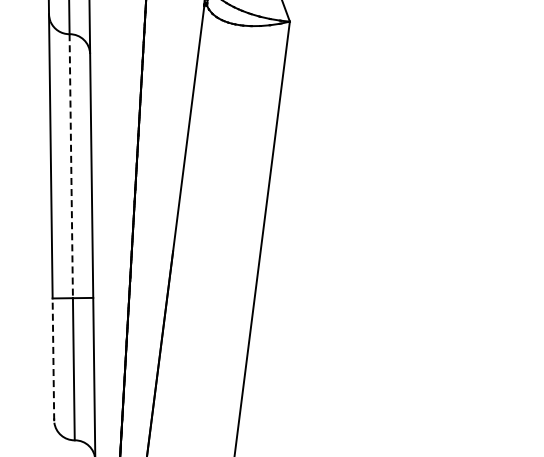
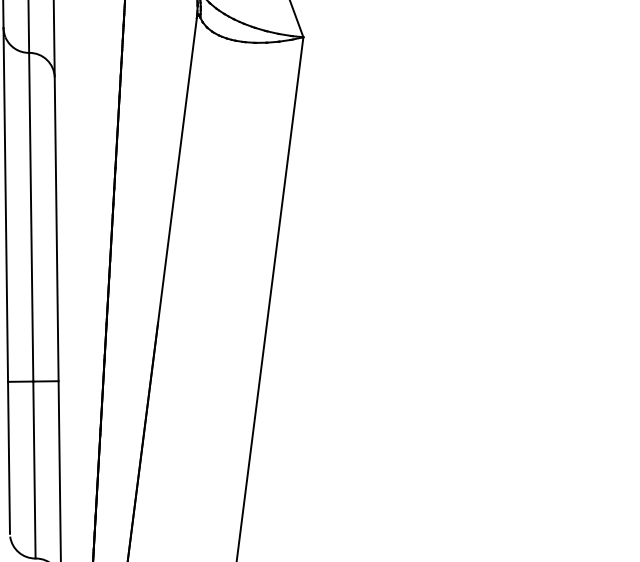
line: (71, 166) -> (31, 217), dashed -> solid
line: (53, 359) -> (9, 457), dashed -> solid

